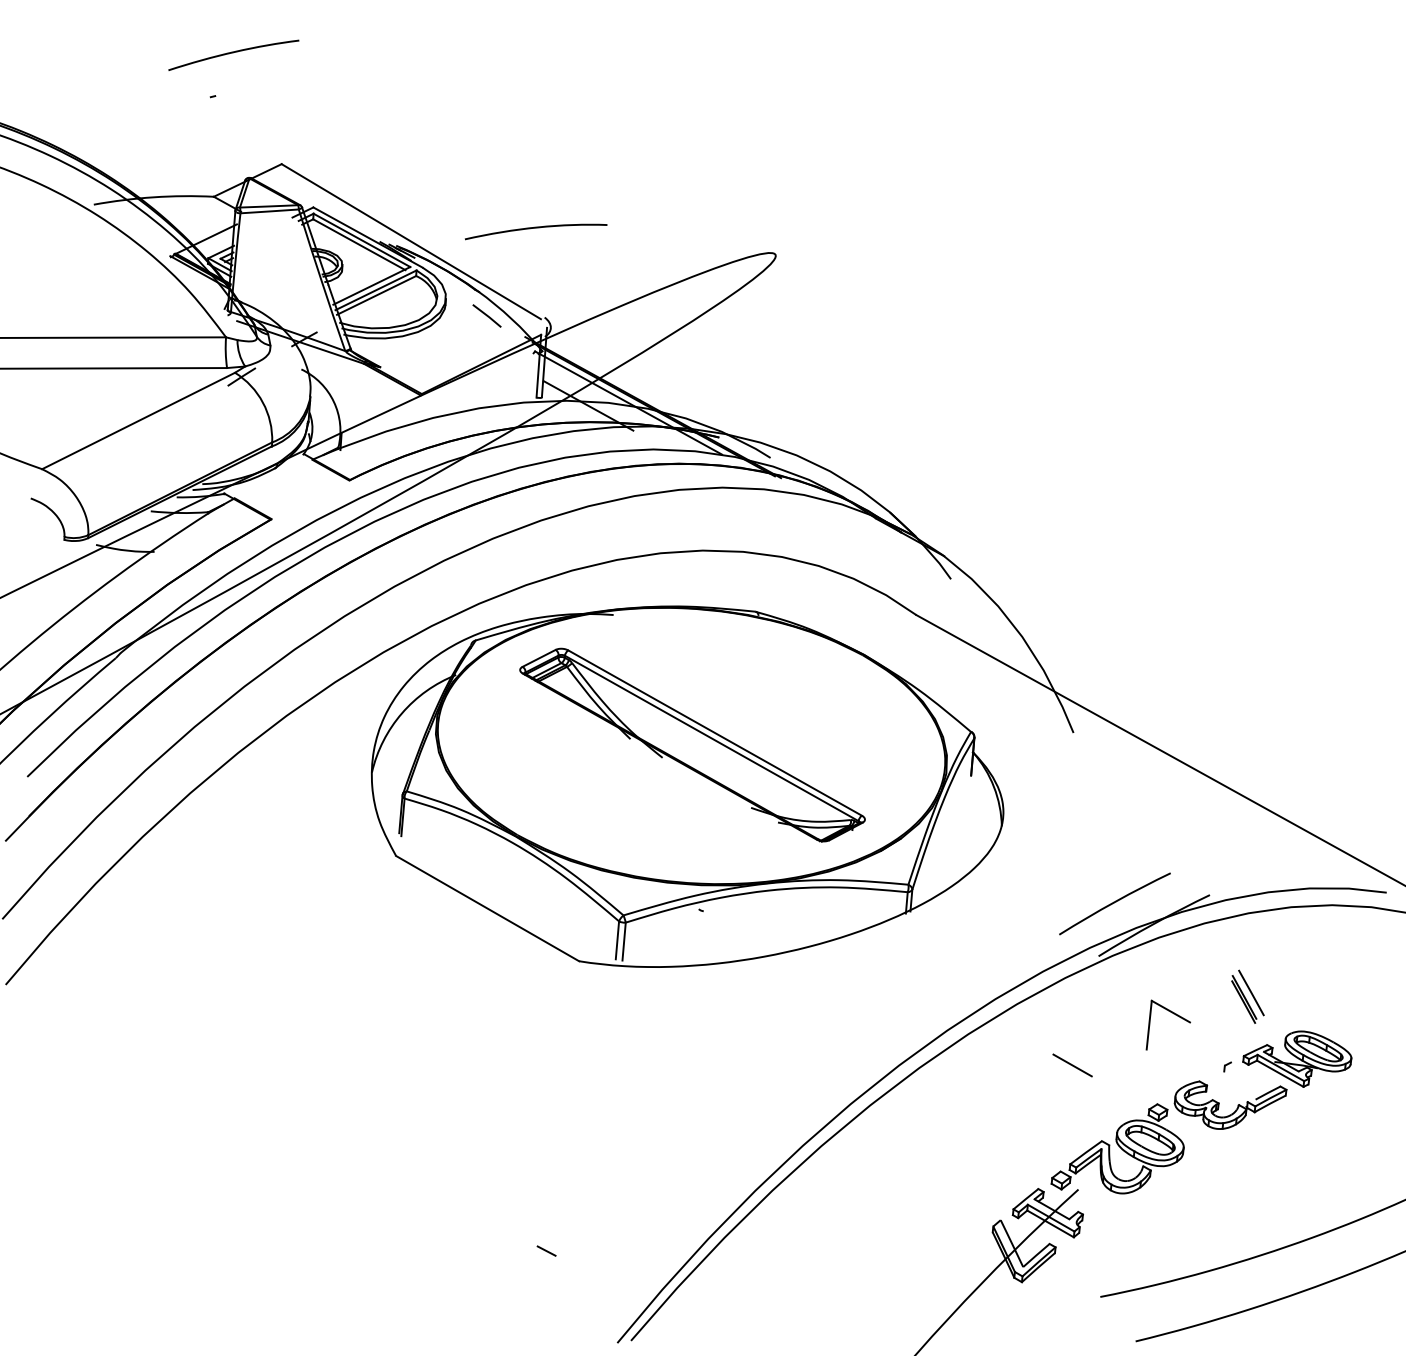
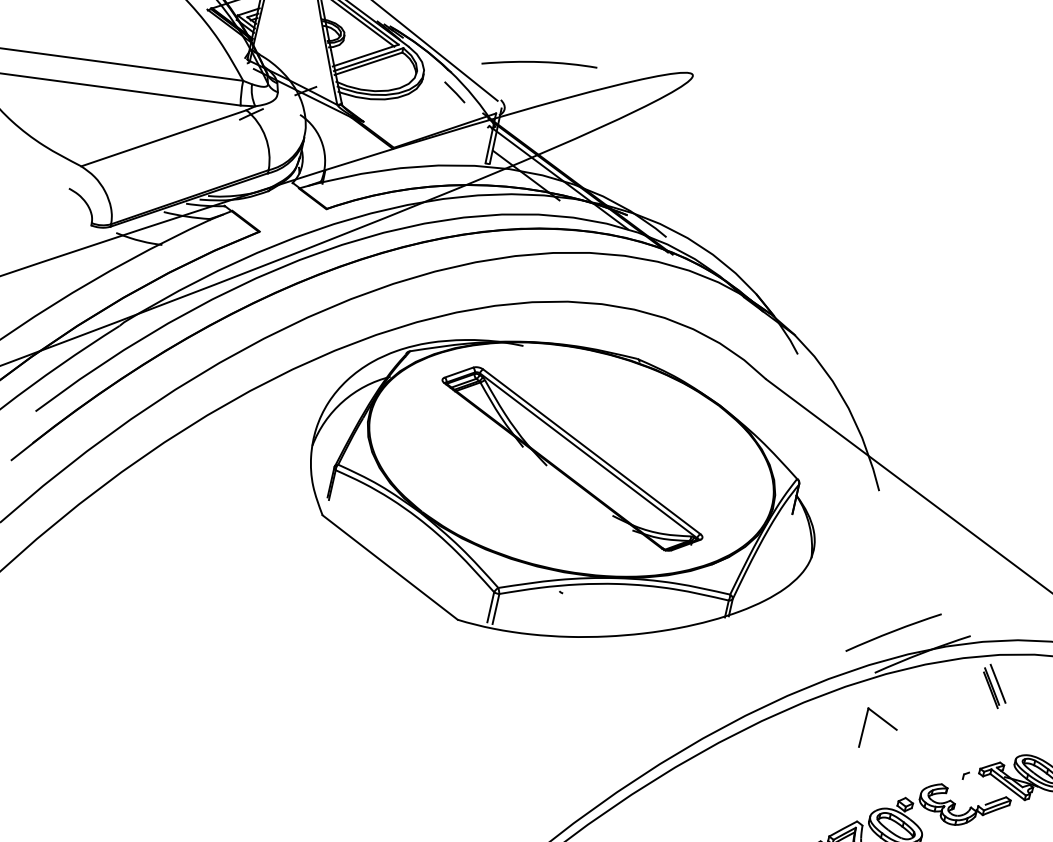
curve: (535, 228) -> (539, 62), moved
part: (1247, 996) -> (994, 686), moved
part: (1173, 1014) -> (884, 721), moved
line: (1072, 1065) -> (841, 757), removed

